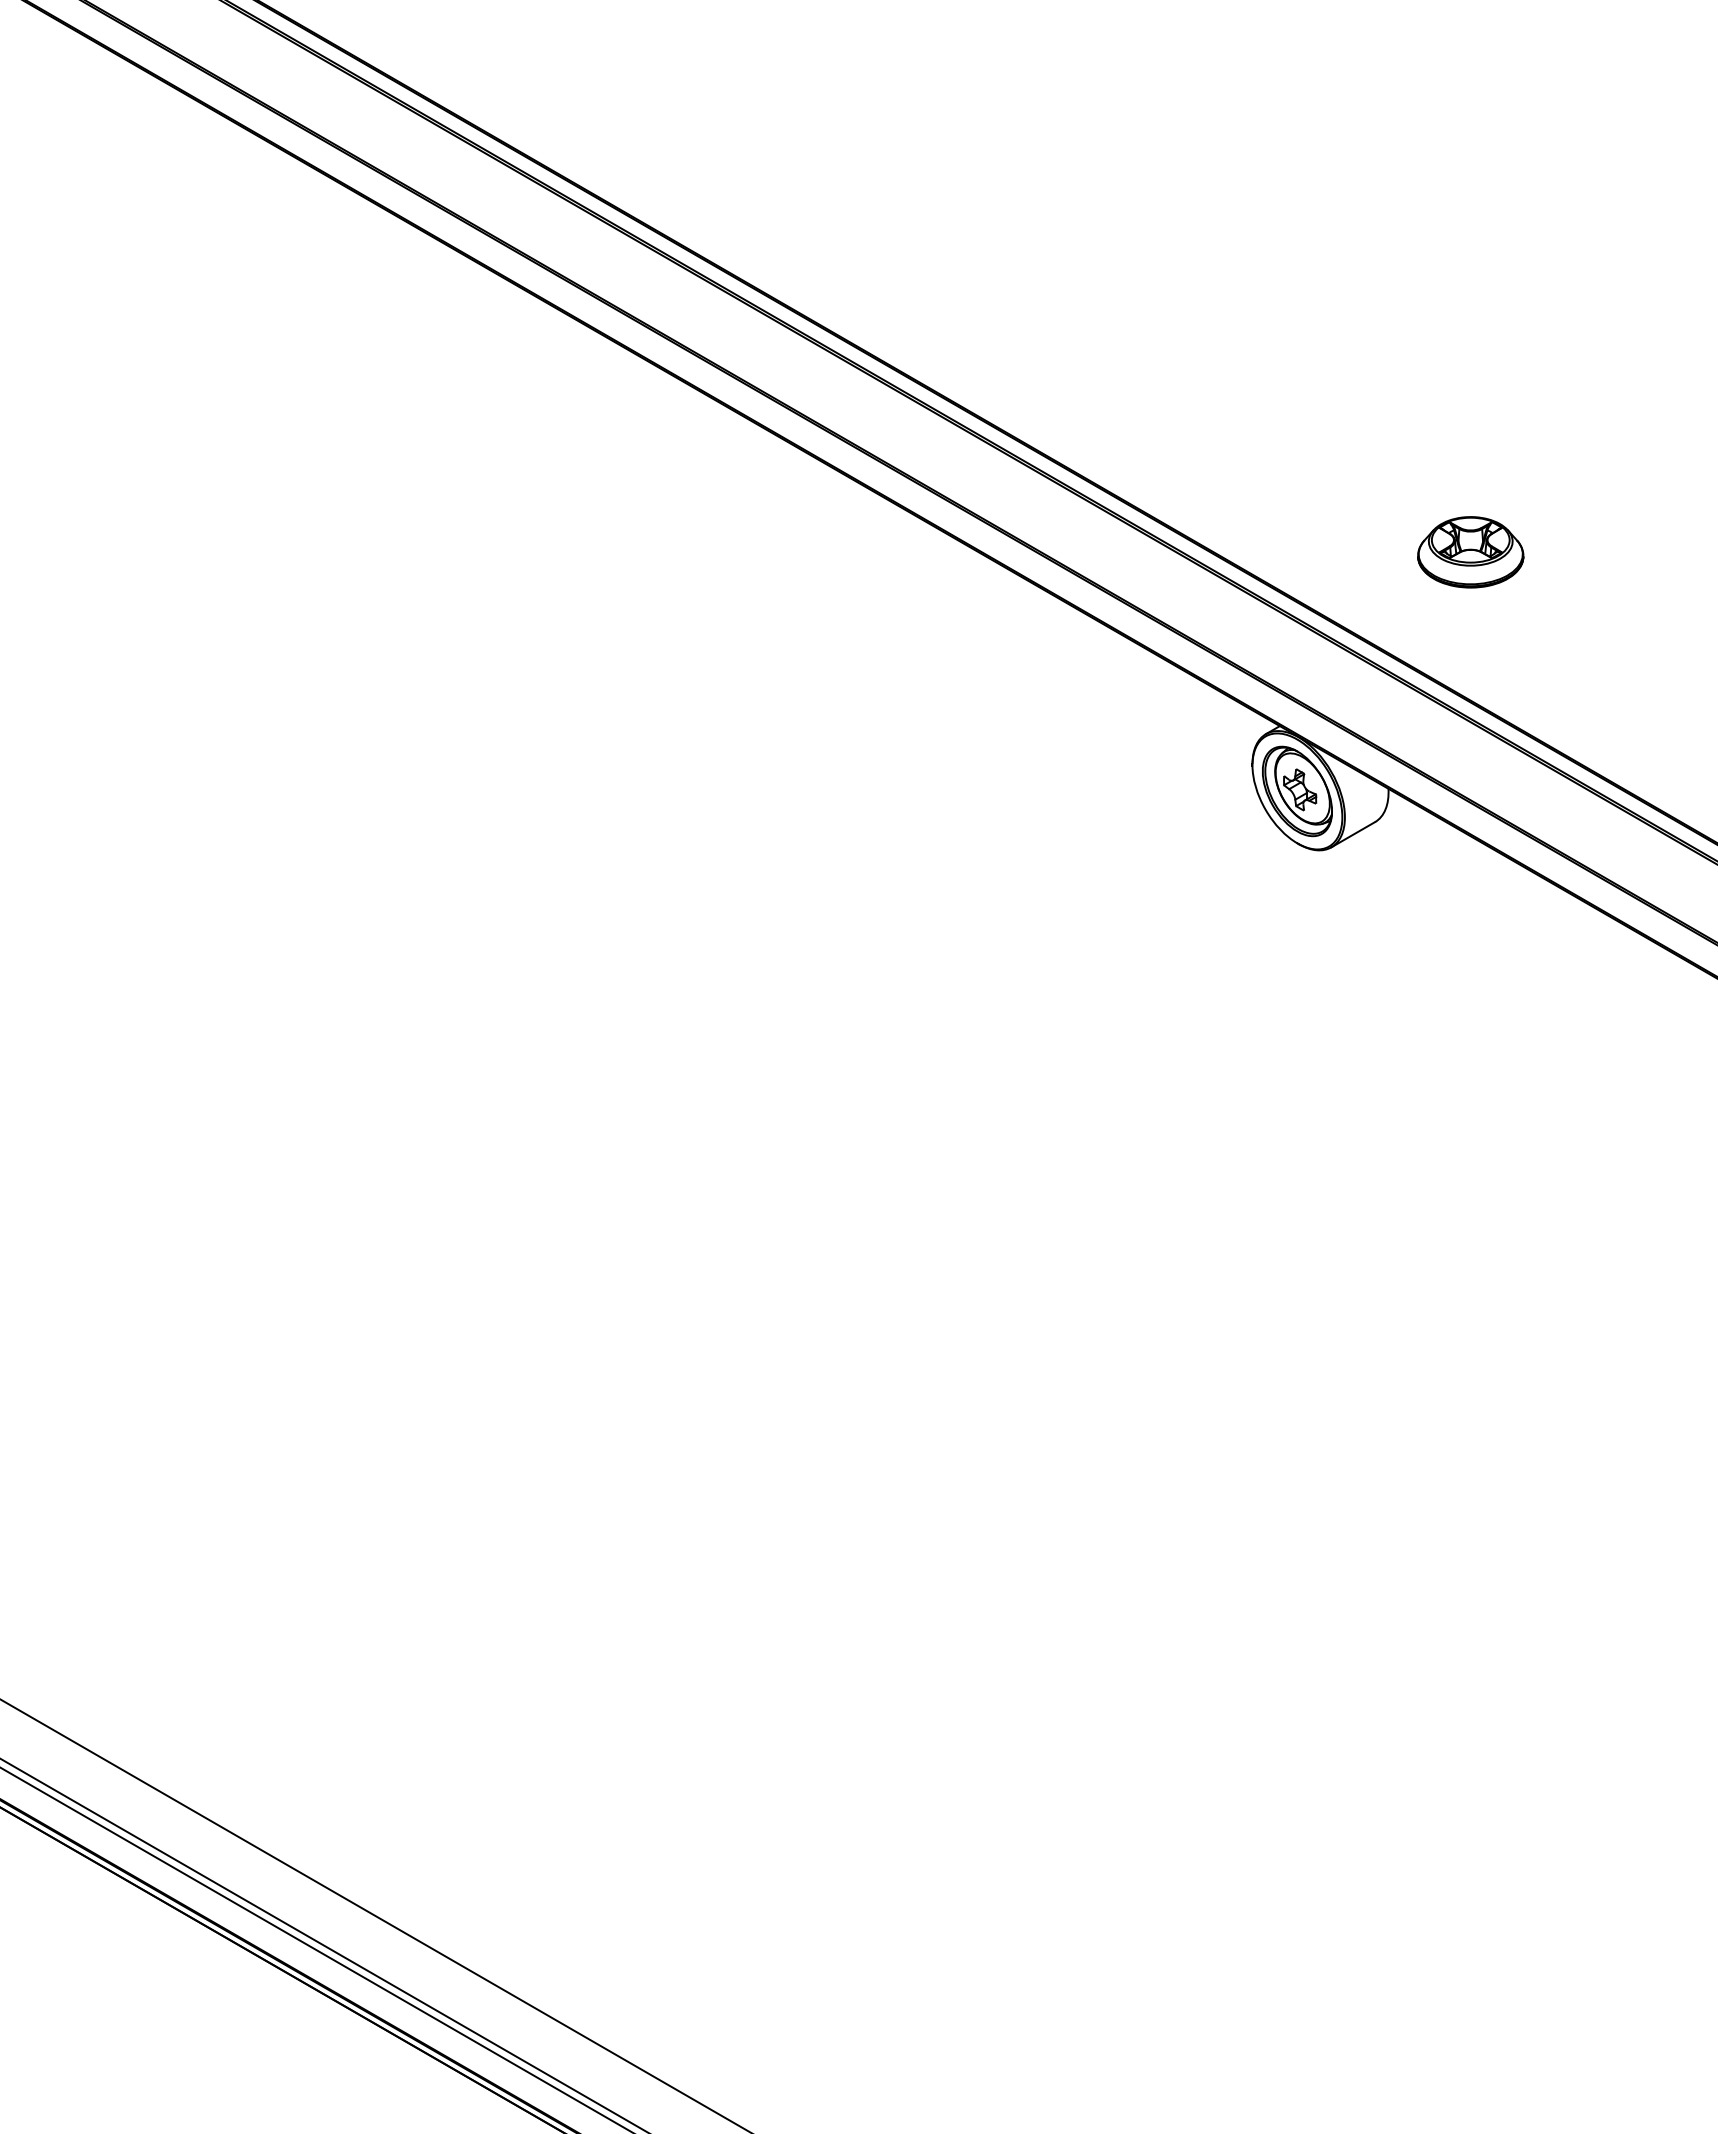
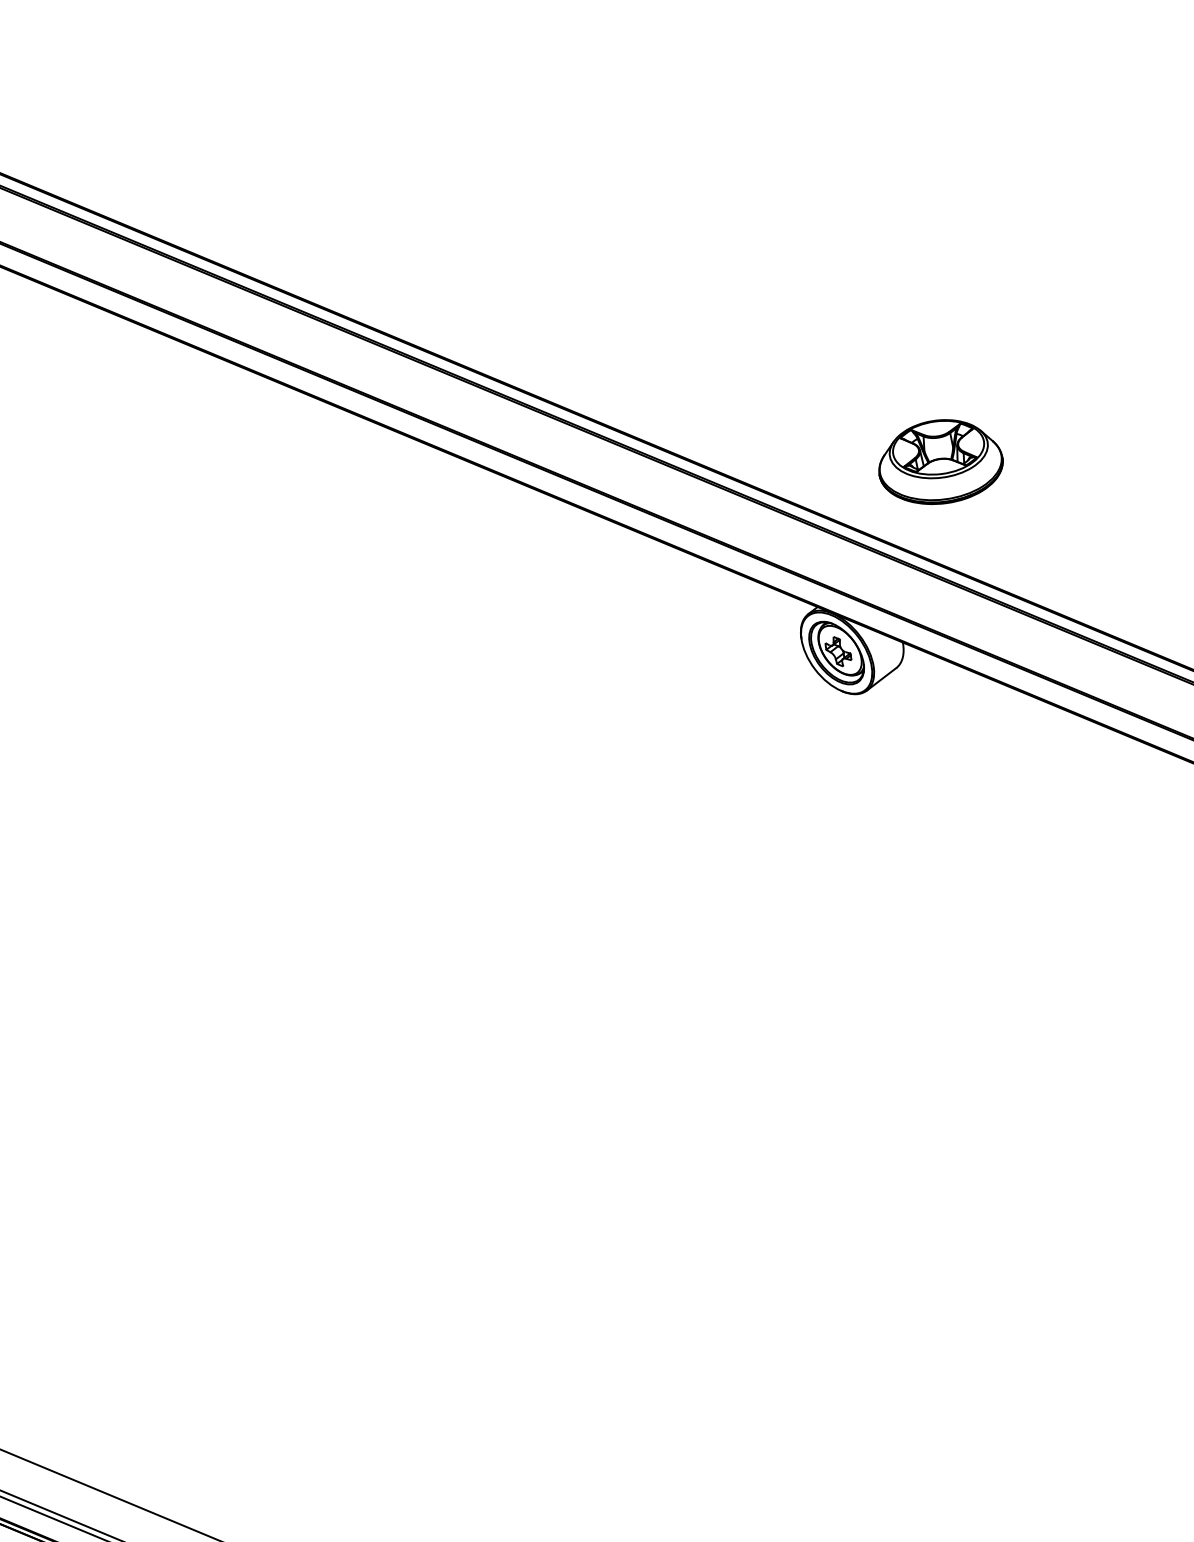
part: (1470, 552) -> (940, 462), size x1.6

